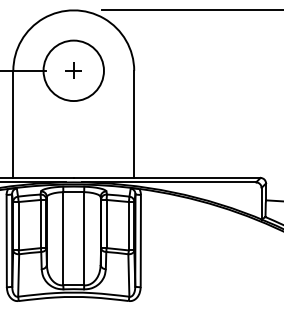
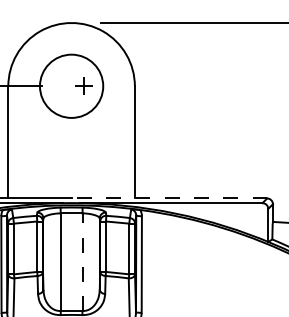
part: (73, 70) -> (83, 85), moved
line: (166, 177) -> (168, 197), solid -> dashed
line: (84, 238) -> (82, 261), solid -> dashed

